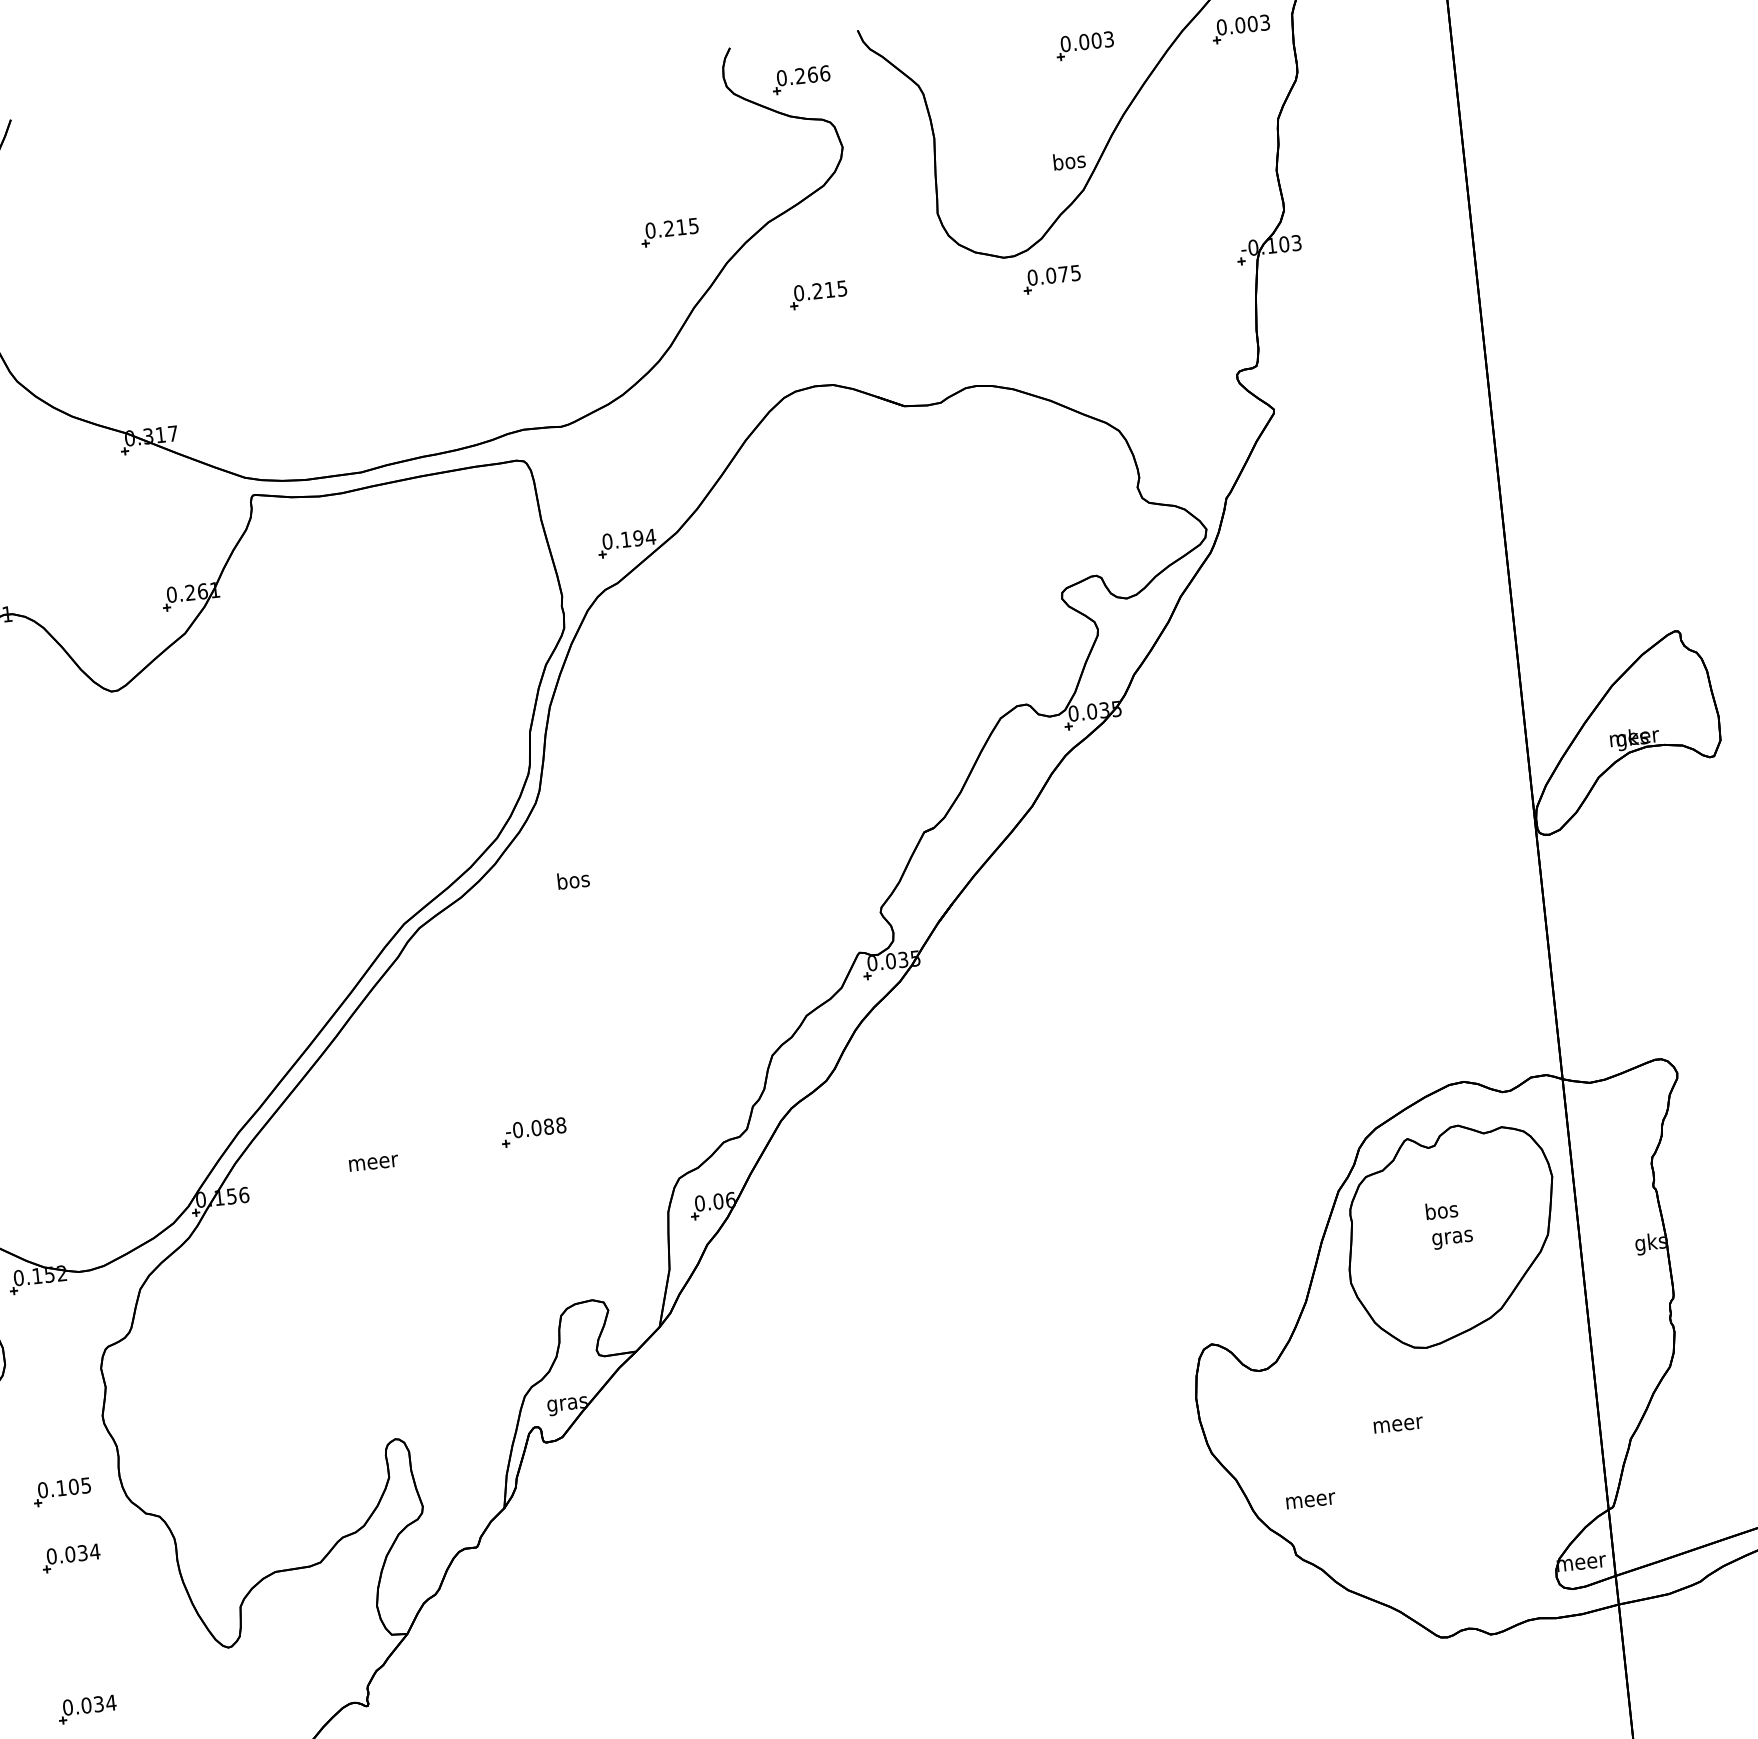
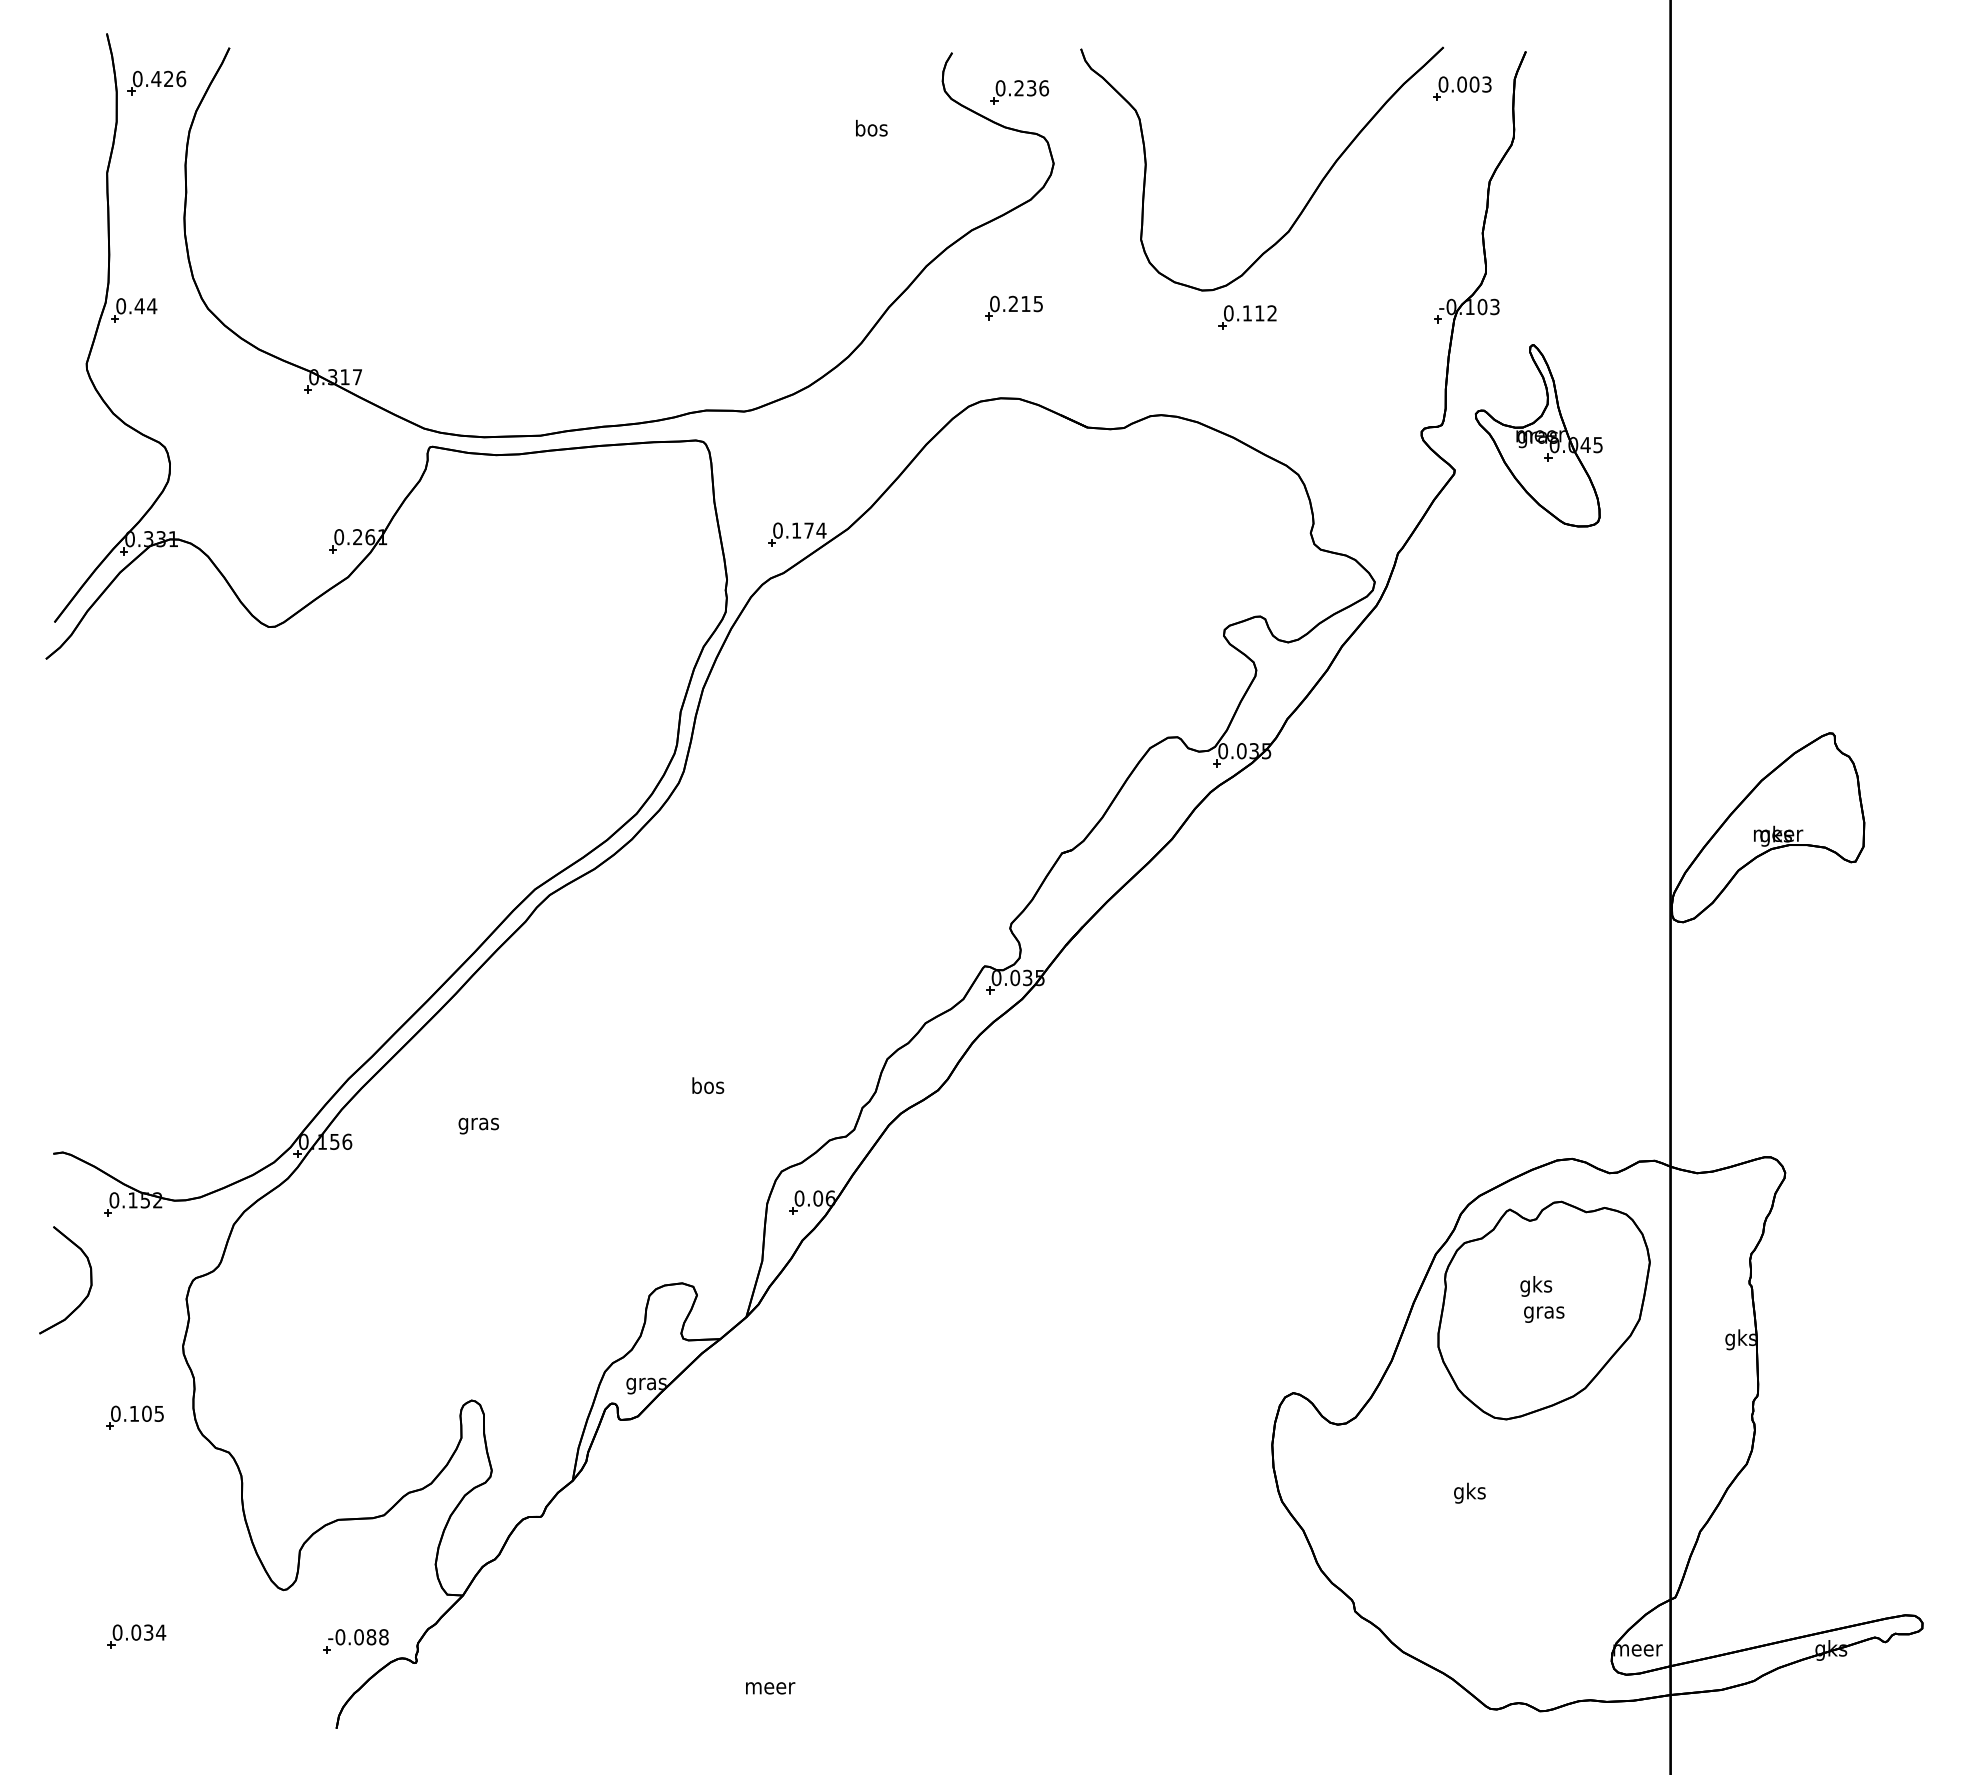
part: (1085, 45) -> (1305, 88), removed
text: (812, 75) -> (1031, 88), 0.266 -> 0.236
text: (1069, 160) -> (871, 127), moved
part: (669, 232) -> (872, 229), removed
text: (1063, 274) -> (1259, 313), 0.075 -> 0.112
part: (1353, 366) -> (1538, 435), added
text: (637, 538) -> (808, 530), 0.194 -> 0.174
text: (573, 879) -> (708, 1085), moved
part: (533, 1132) -> (355, 1641), moved
text: (373, 1164) -> (479, 1125), meer -> gras
text: (1442, 1212) -> (1536, 1286), bos -> gks
text: (1398, 1424) -> (1470, 1492), meer -> gks
text: (1310, 1501) -> (770, 1688), moved
part: (71, 1558) -> (136, 1484), removed

